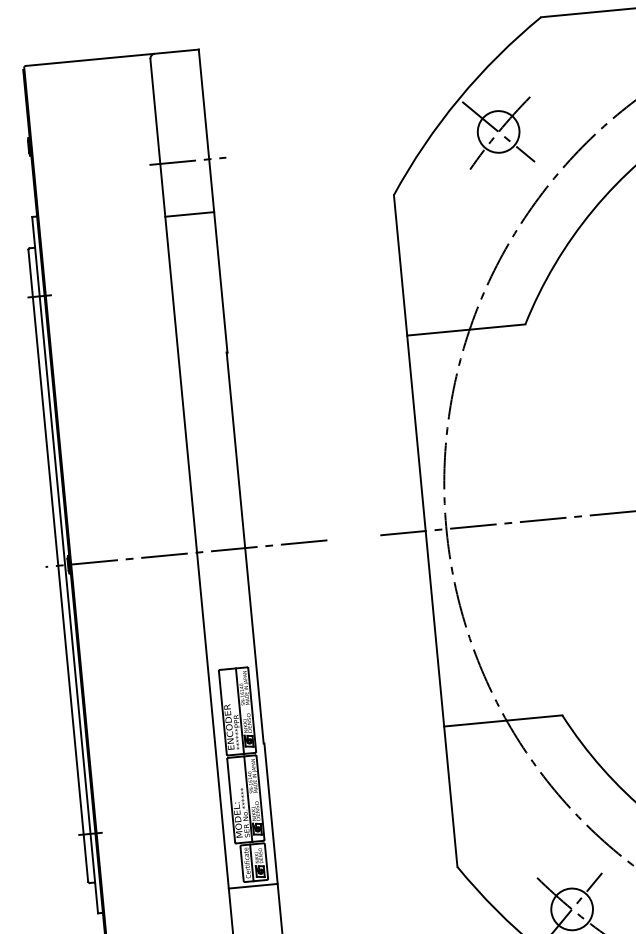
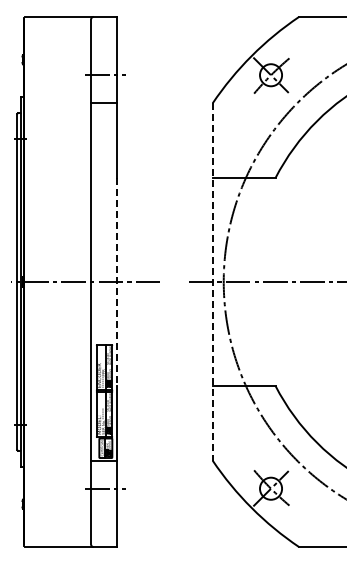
line: (425, 530) -> (212, 281), solid -> dashed
line: (244, 549) -> (116, 282), solid -> dashed

